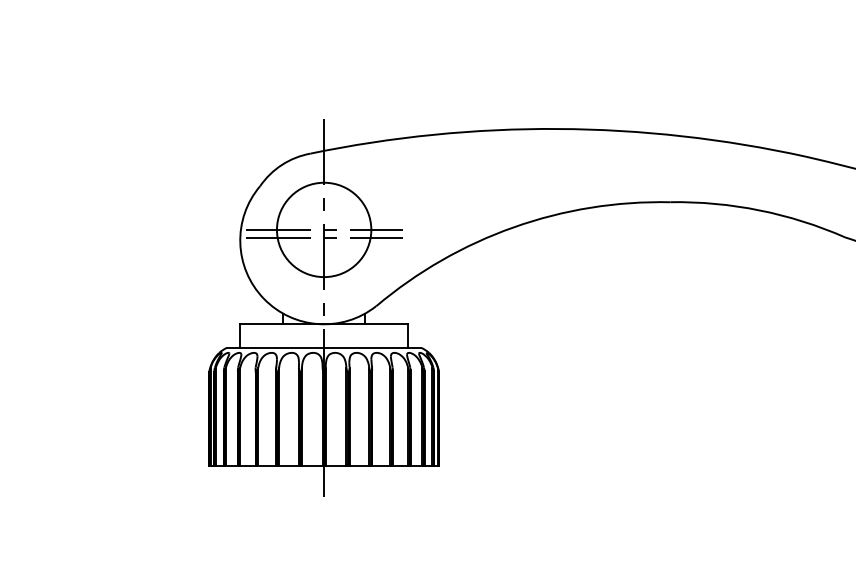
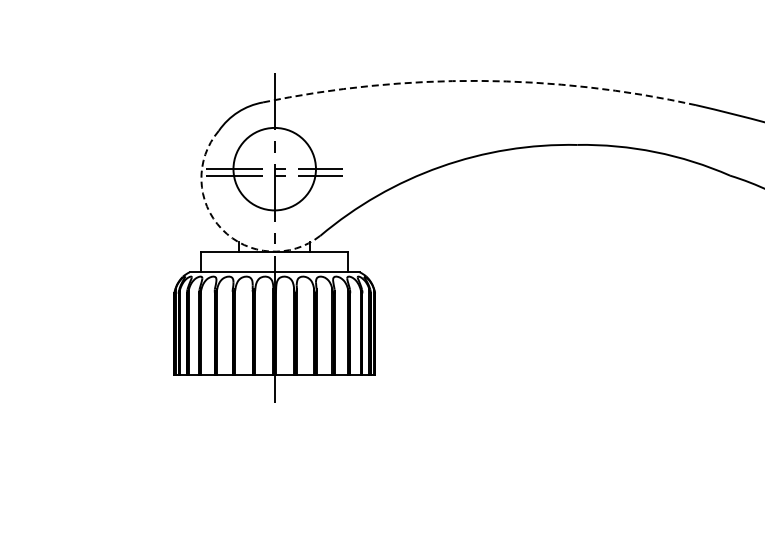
arc: (558, 128) -> (479, 80), solid -> dashed
arc: (263, 298) -> (221, 229), solid -> dashed

